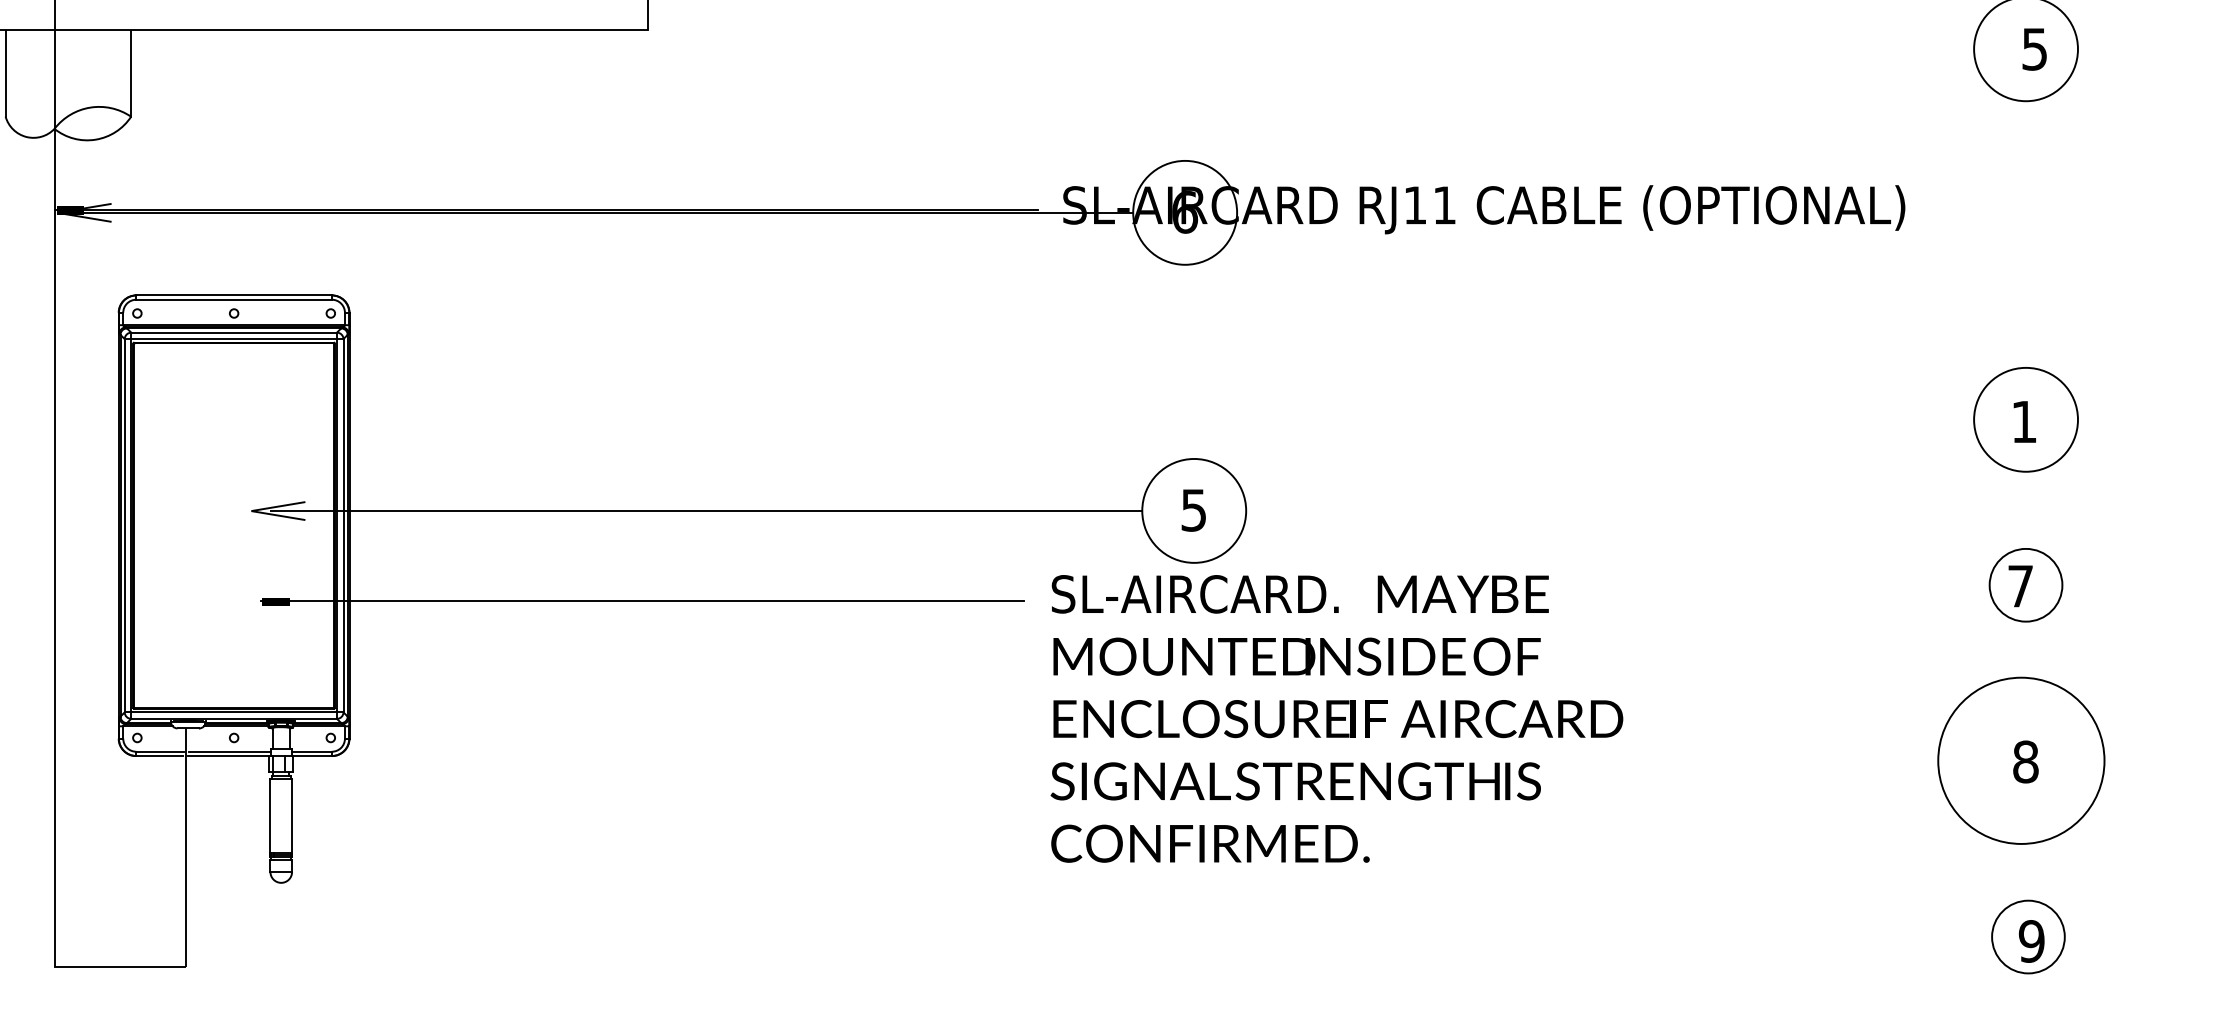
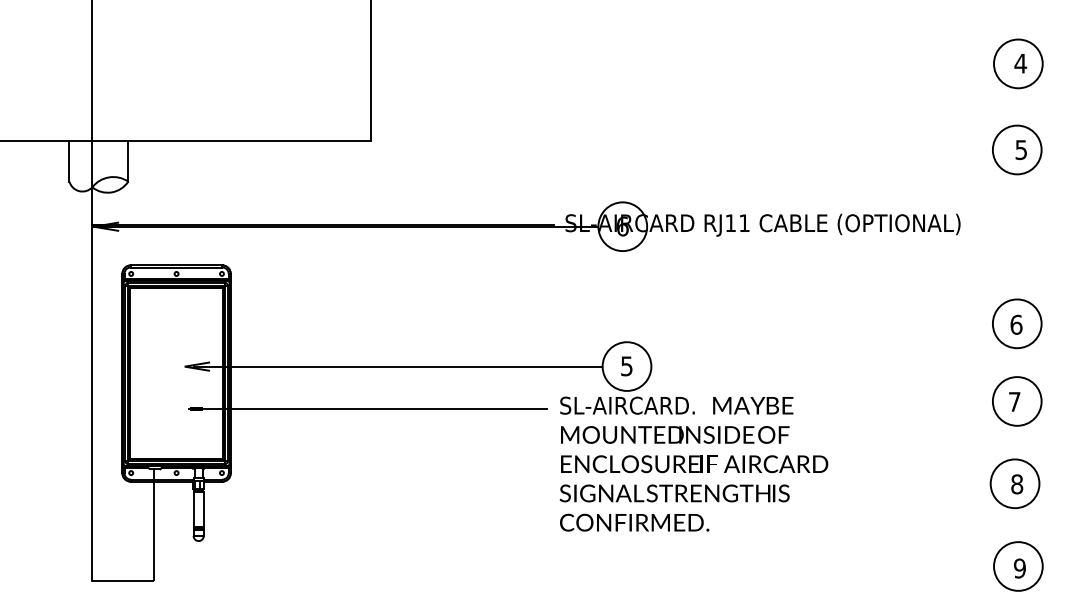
text: (2024, 421) -> (1016, 324), 1 -> 6
circle: (2024, 585) -> (1016, 401), size x1.43
circle: (2020, 760) -> (1014, 483), size x0.62
circle: (2028, 937) -> (1018, 566), size x1.43

